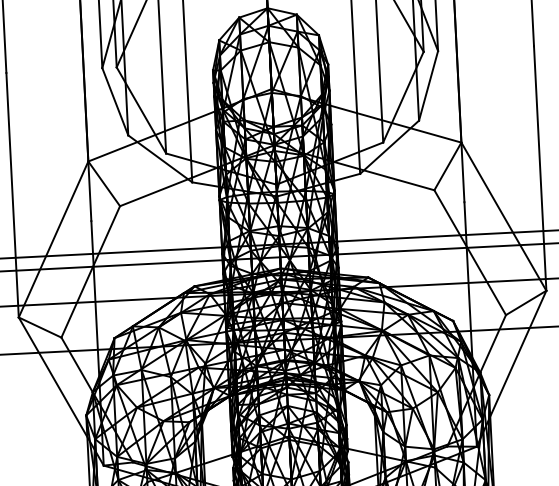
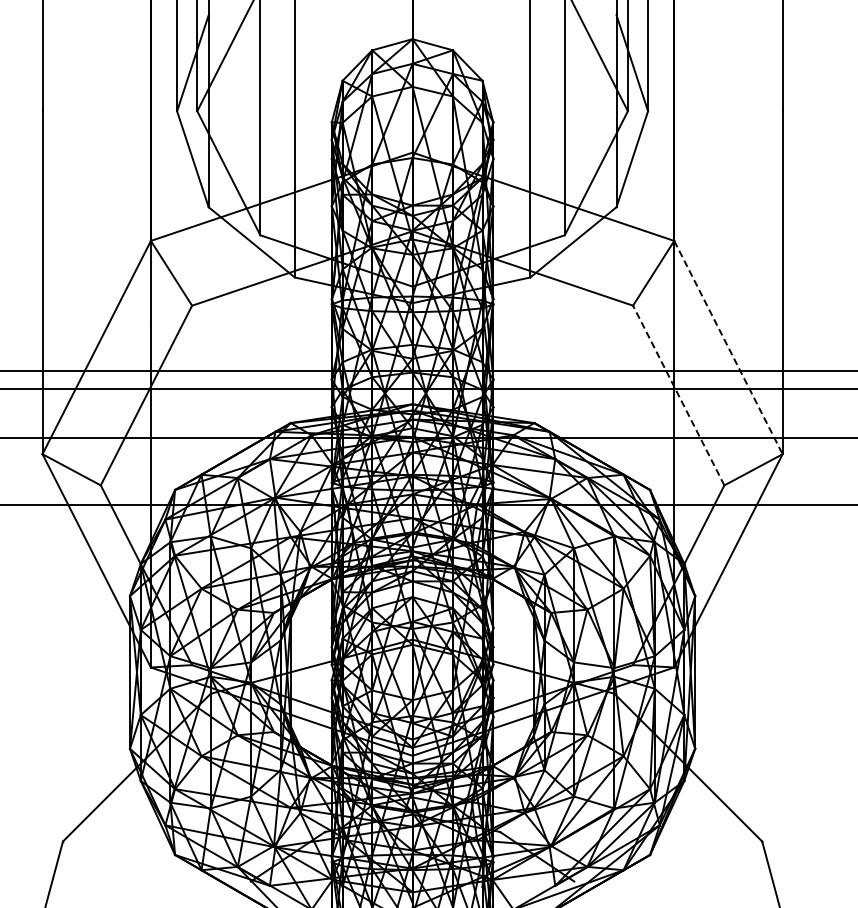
line: (503, 216) -> (728, 347), solid -> dashed
line: (470, 252) -> (678, 395), solid -> dashed

